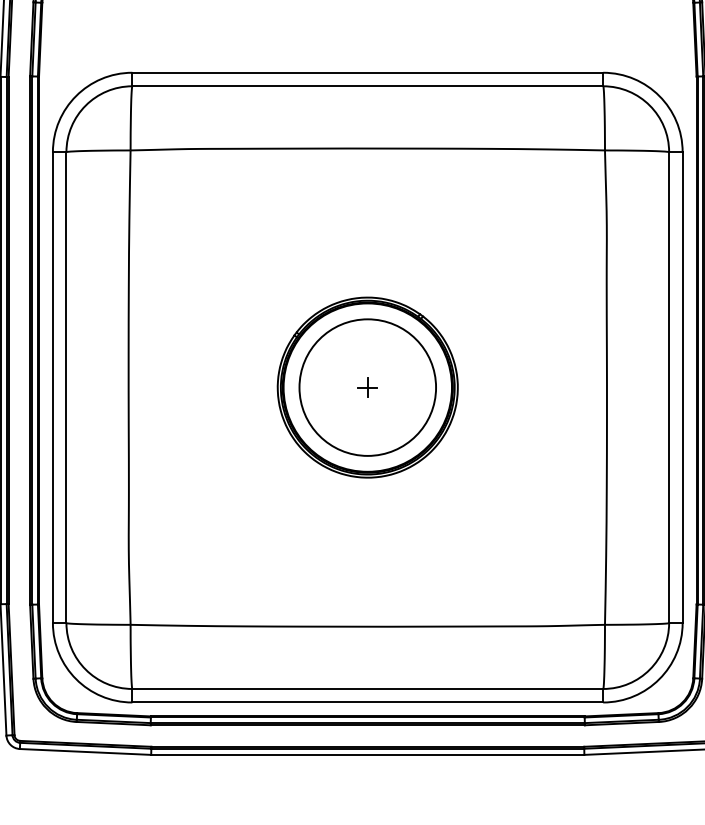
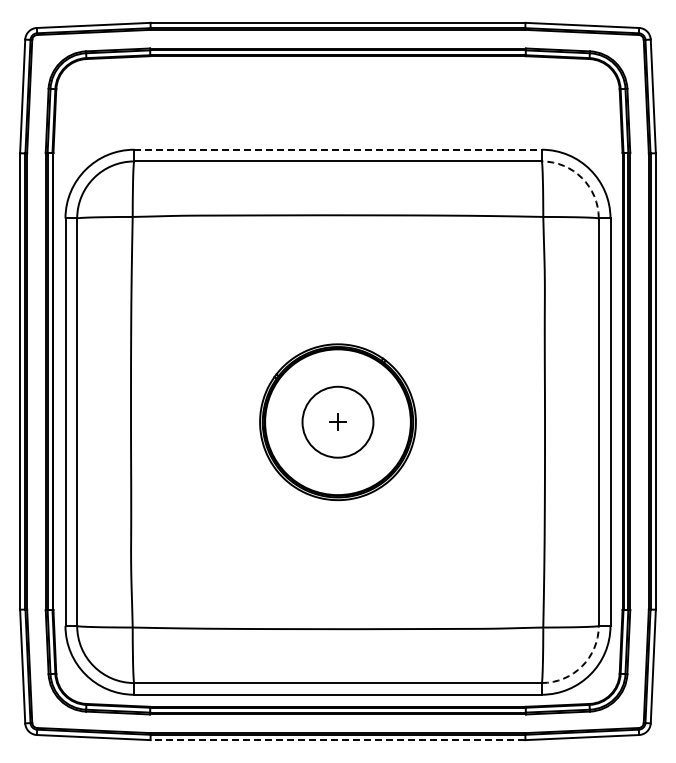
line: (367, 72) -> (337, 149), solid -> dashed
arc: (650, 106) -> (582, 178), solid -> dashed
circle: (367, 387) -> (337, 422), size x0.6
arc: (650, 669) -> (582, 666), solid -> dashed
line: (367, 755) -> (337, 740), solid -> dashed

